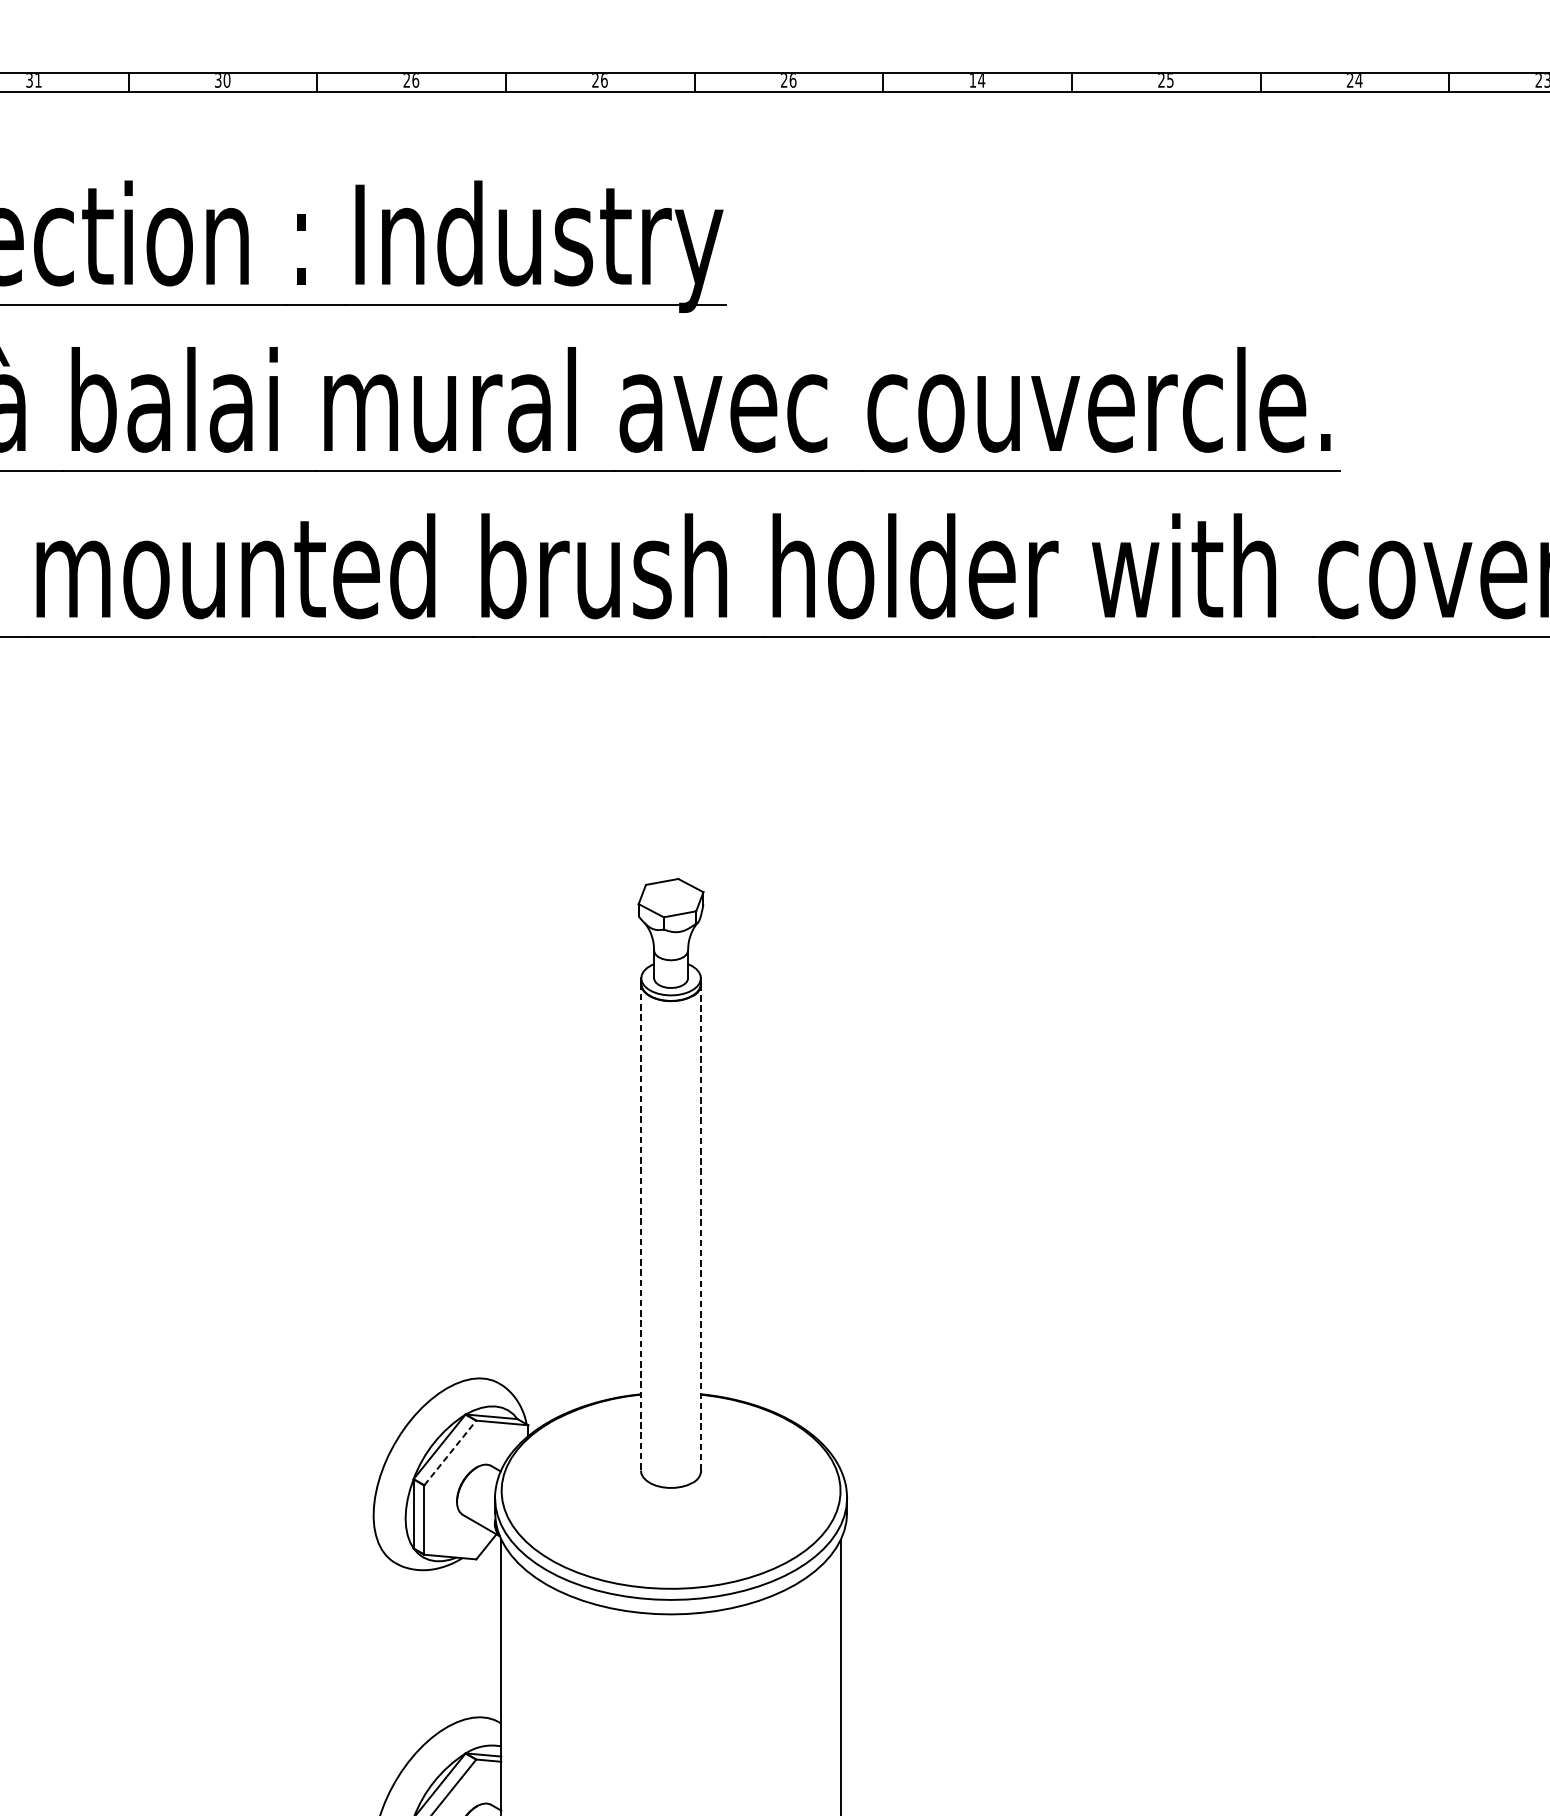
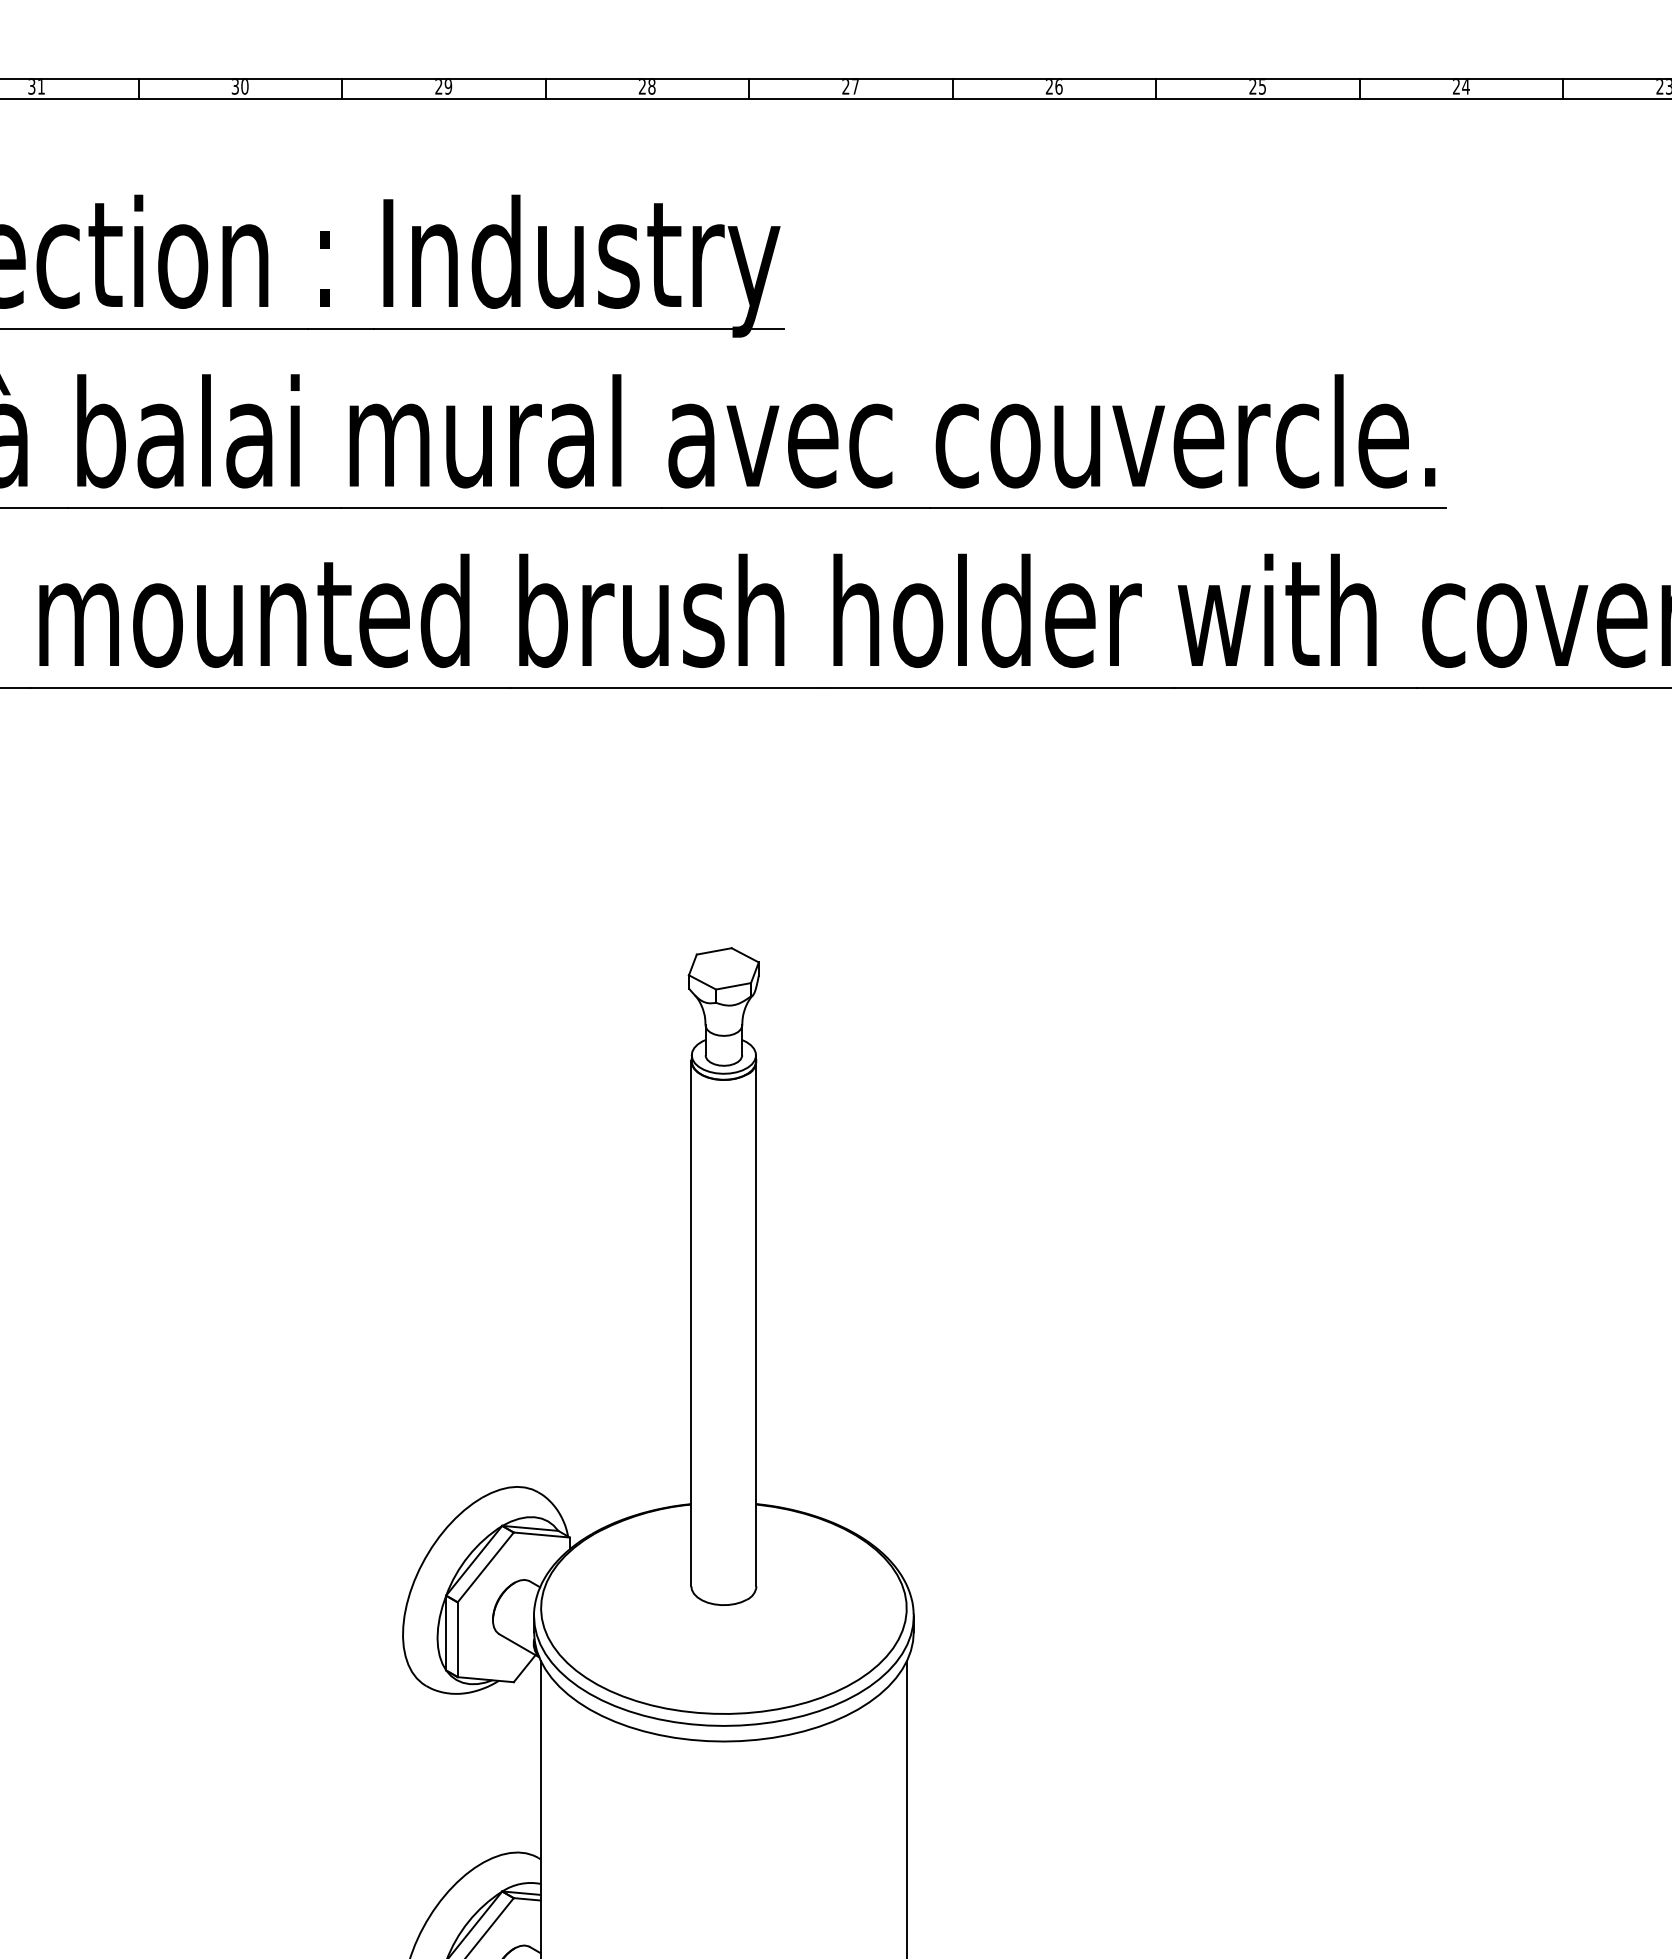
text: (415, 81) -> (448, 87), 26 -> 29
text: (603, 81) -> (651, 87), 26 -> 28
text: (793, 81) -> (855, 87), 26 -> 27
text: (976, 81) -> (1053, 87), 14 -> 26
line: (641, 1226) -> (691, 1323), dashed -> solid
line: (701, 1226) -> (756, 1323), dashed -> solid
line: (450, 1453) -> (485, 1567), dashed -> solid

